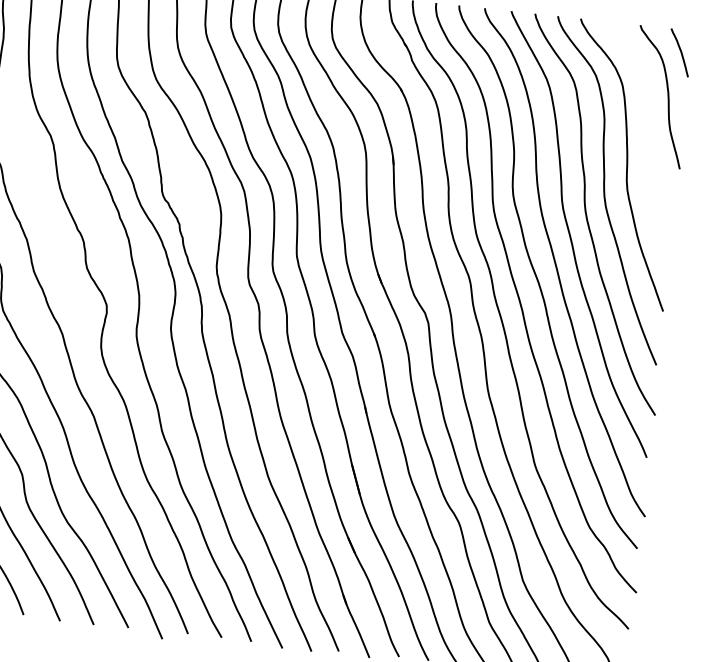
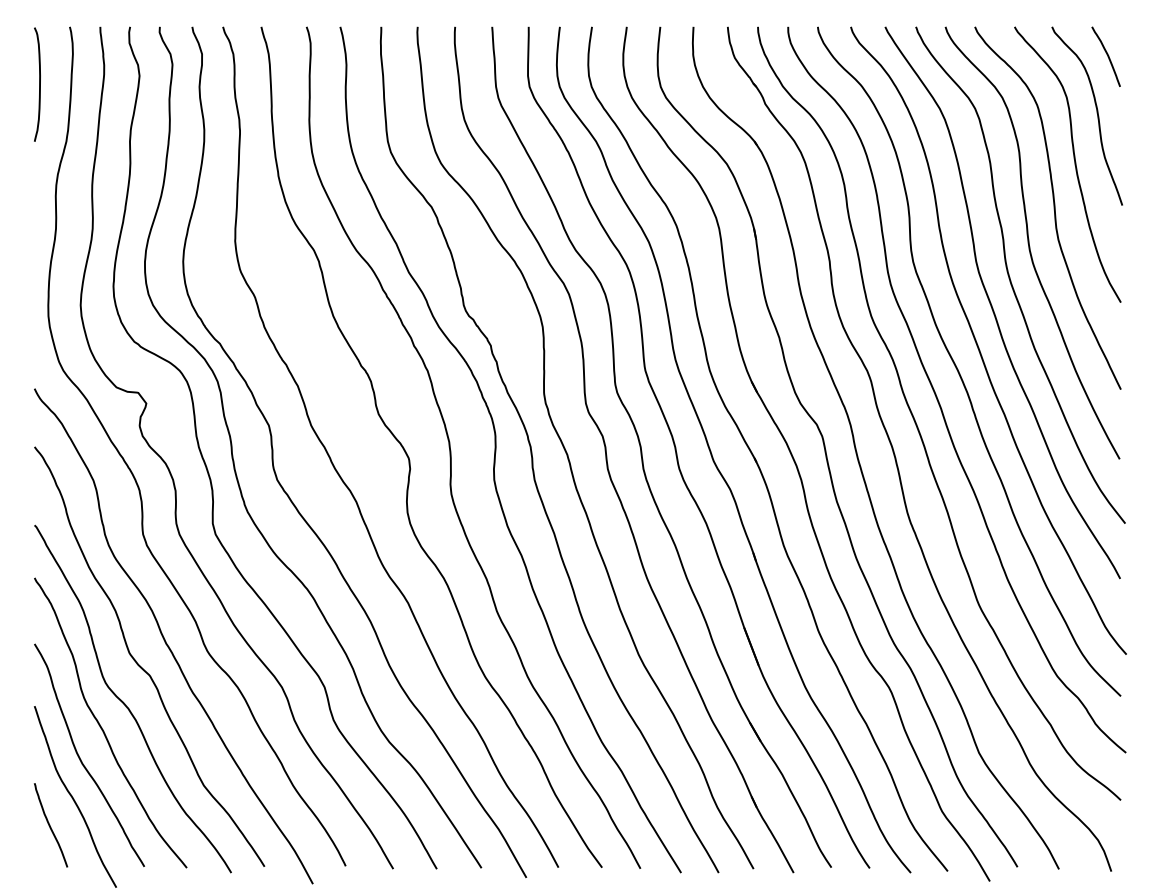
curve: (646, 133) -> (1074, 164), added

